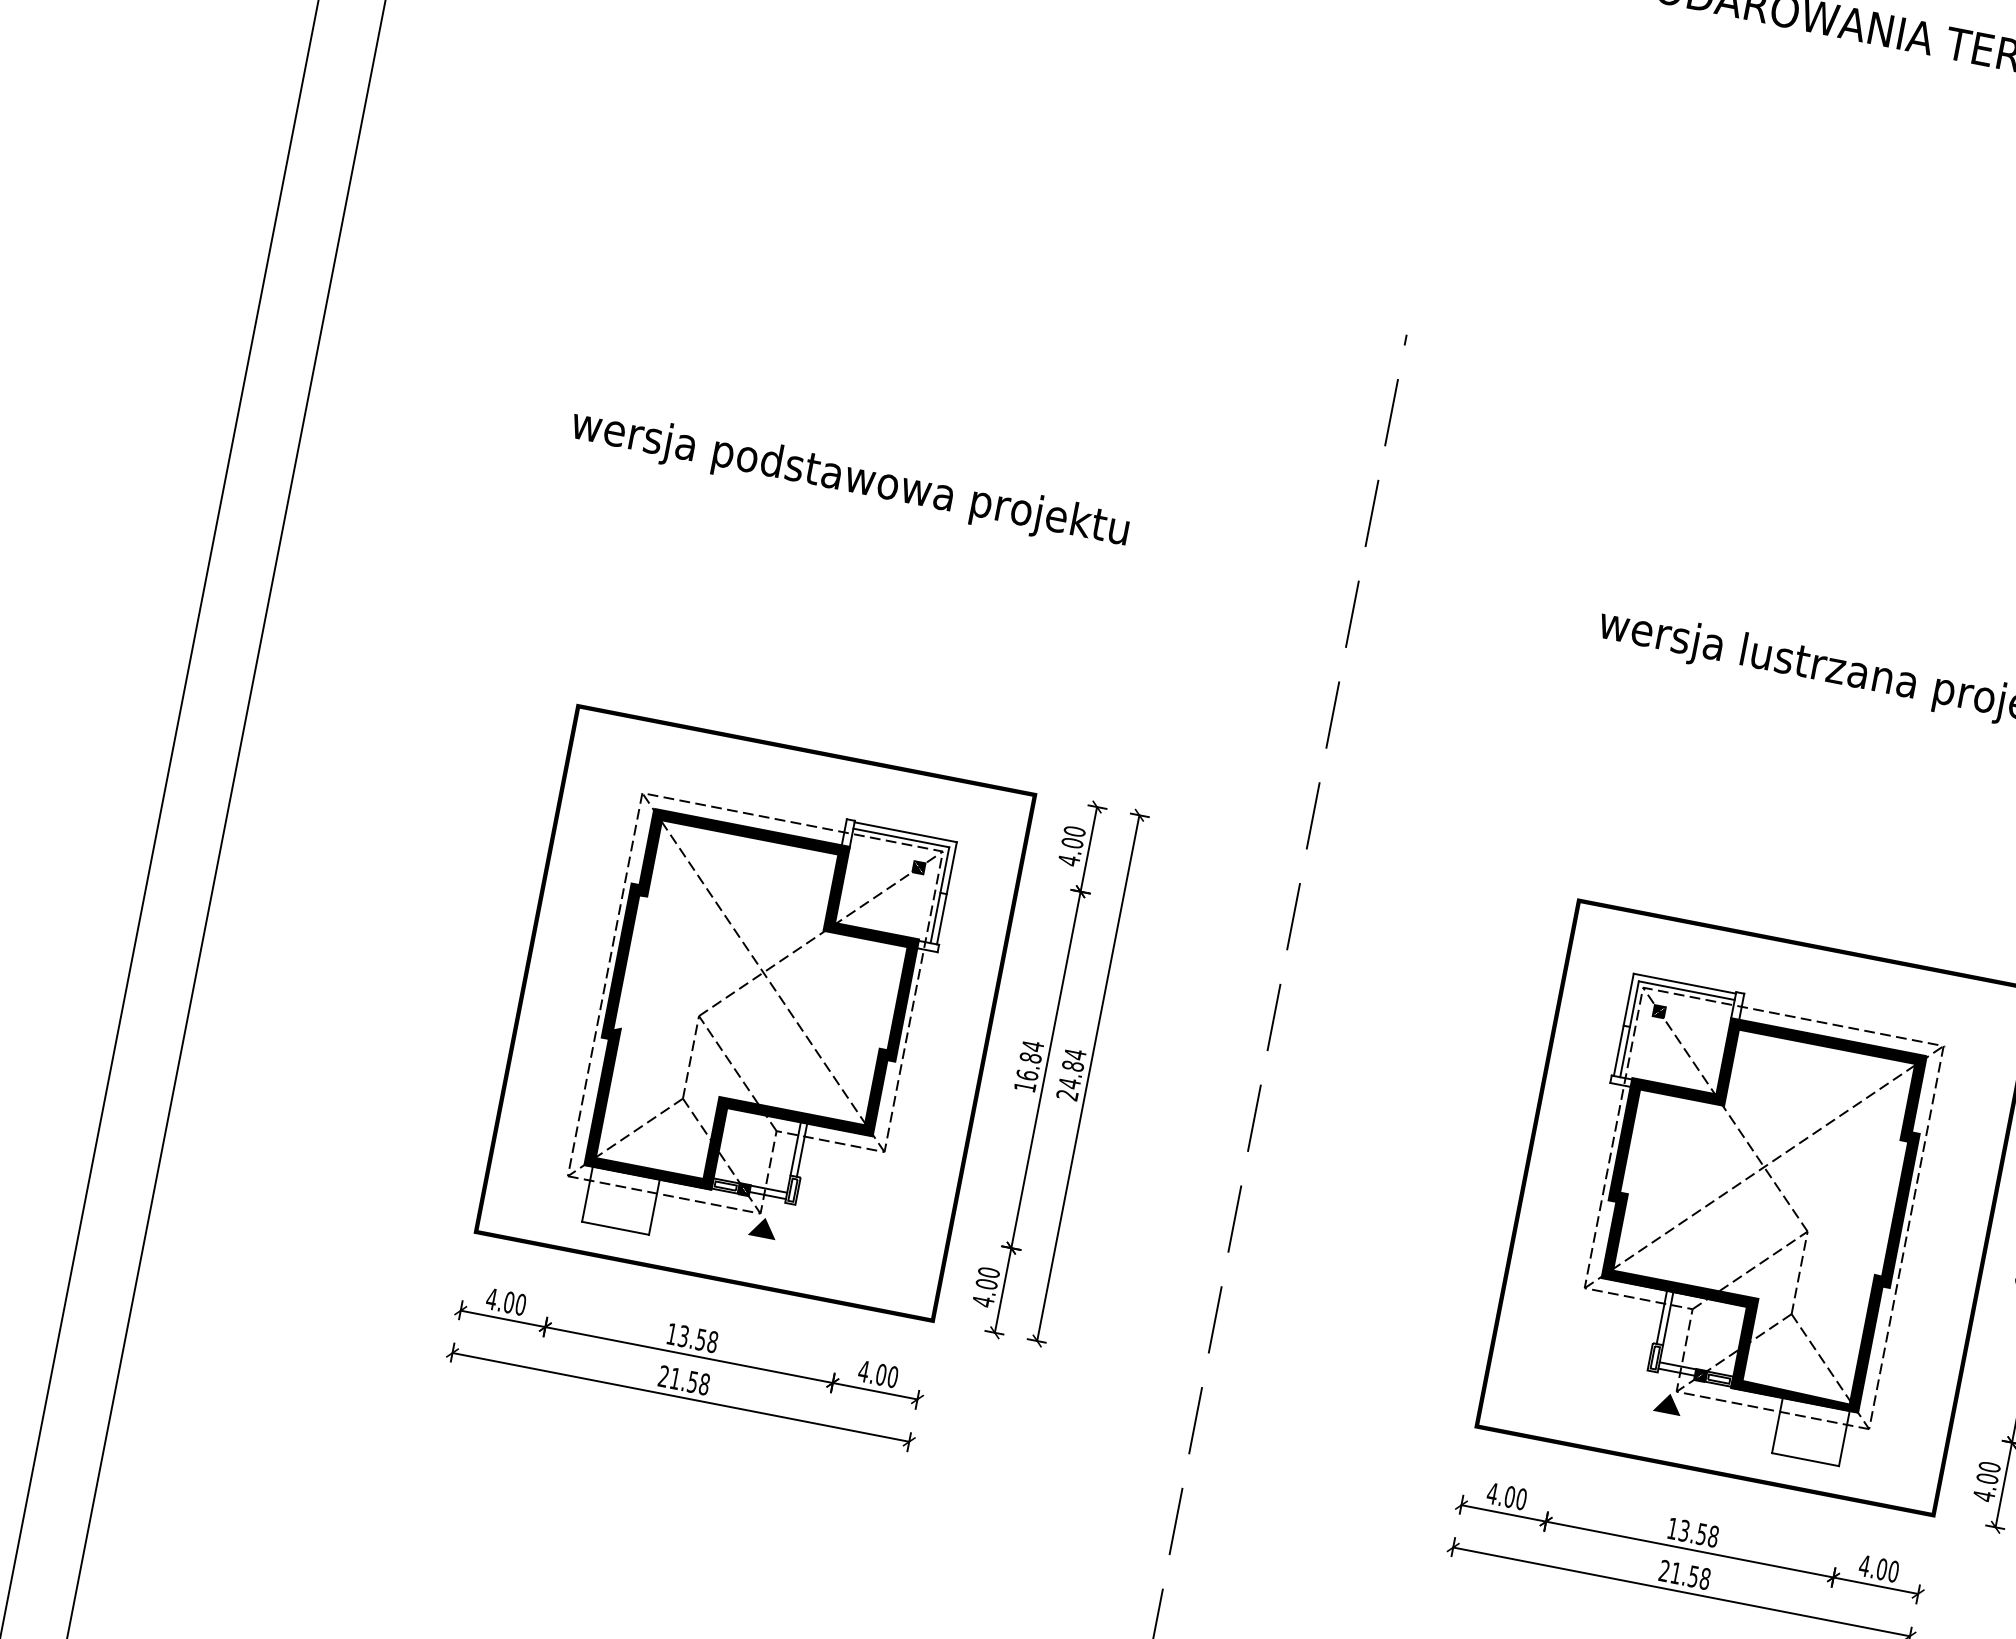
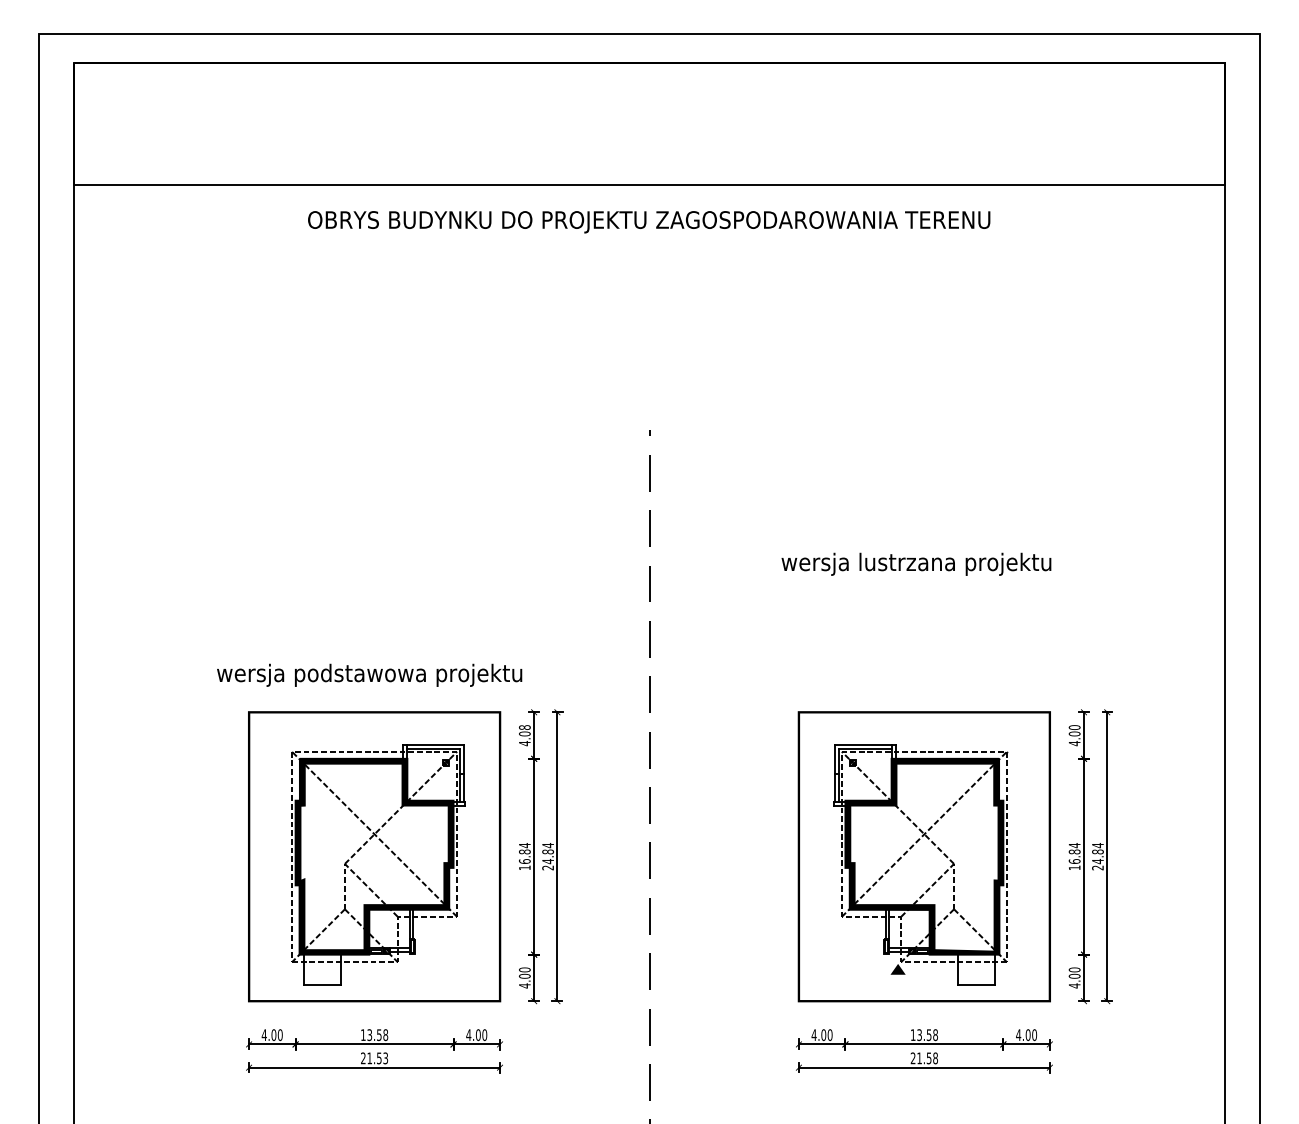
text: (850, 477) -> (369, 674), moved
text: (1074, 831) -> (524, 727), 4.00 -> 4.08
fill: (763, 1226) -> (400, 968), removed
text: (704, 1384) -> (385, 1058), 21.58 -> 21.53

